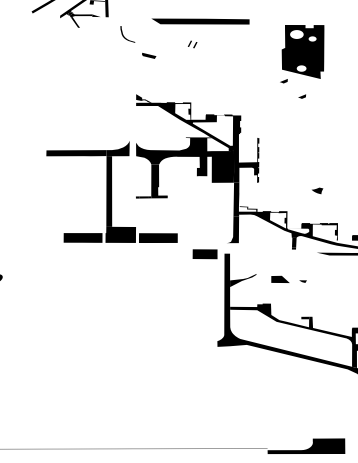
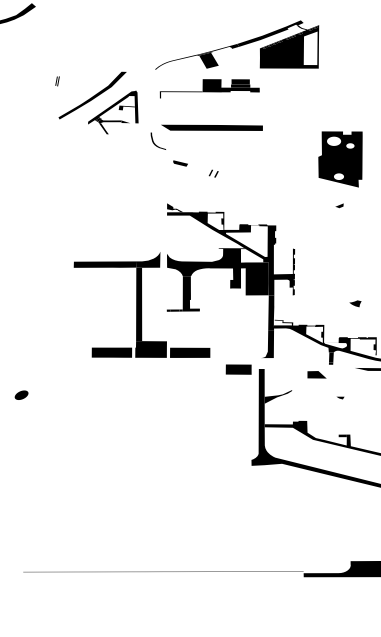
part: (200, 21) -> (211, 127), moved
part: (192, 44) -> (213, 173), moved
part: (283, 80) -> (320, 189), removed
part: (279, 279) -> (316, 374), moved

